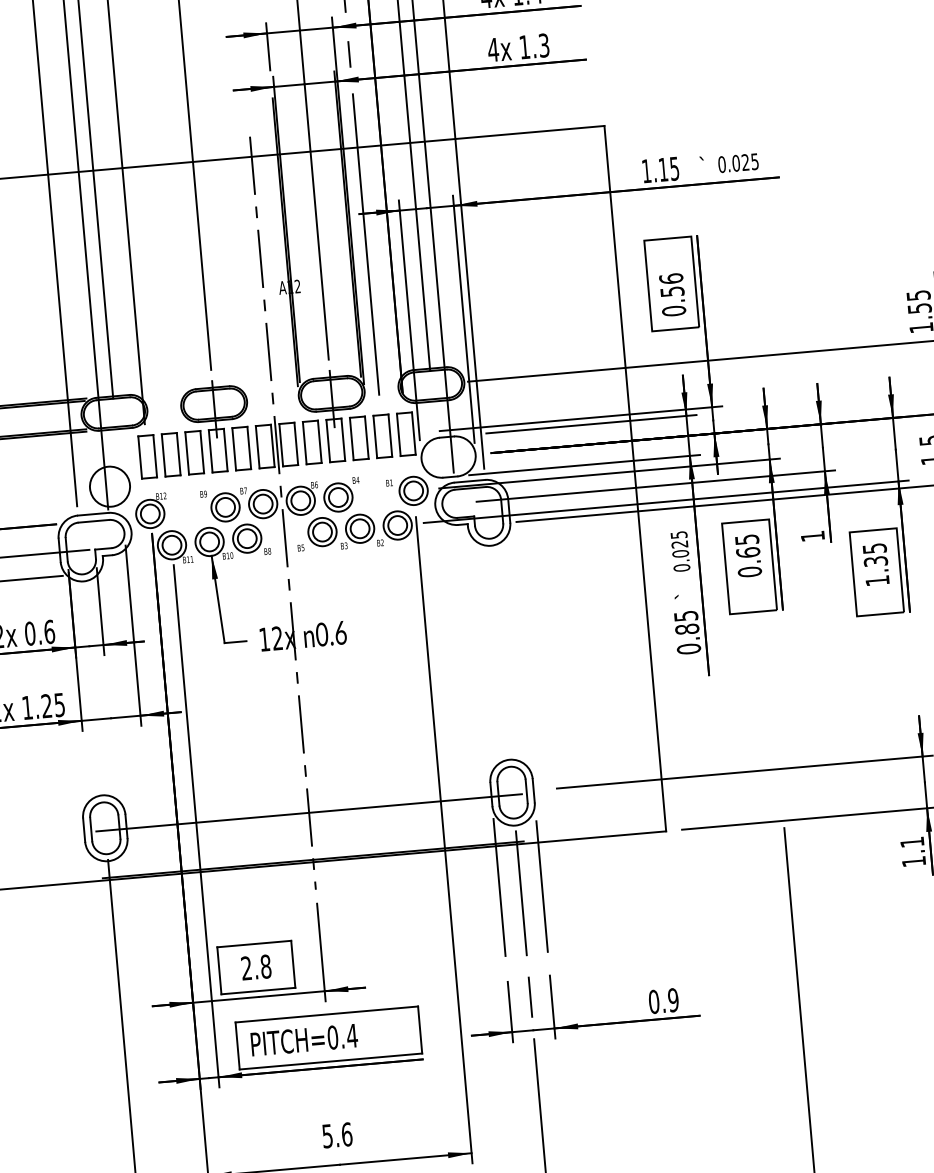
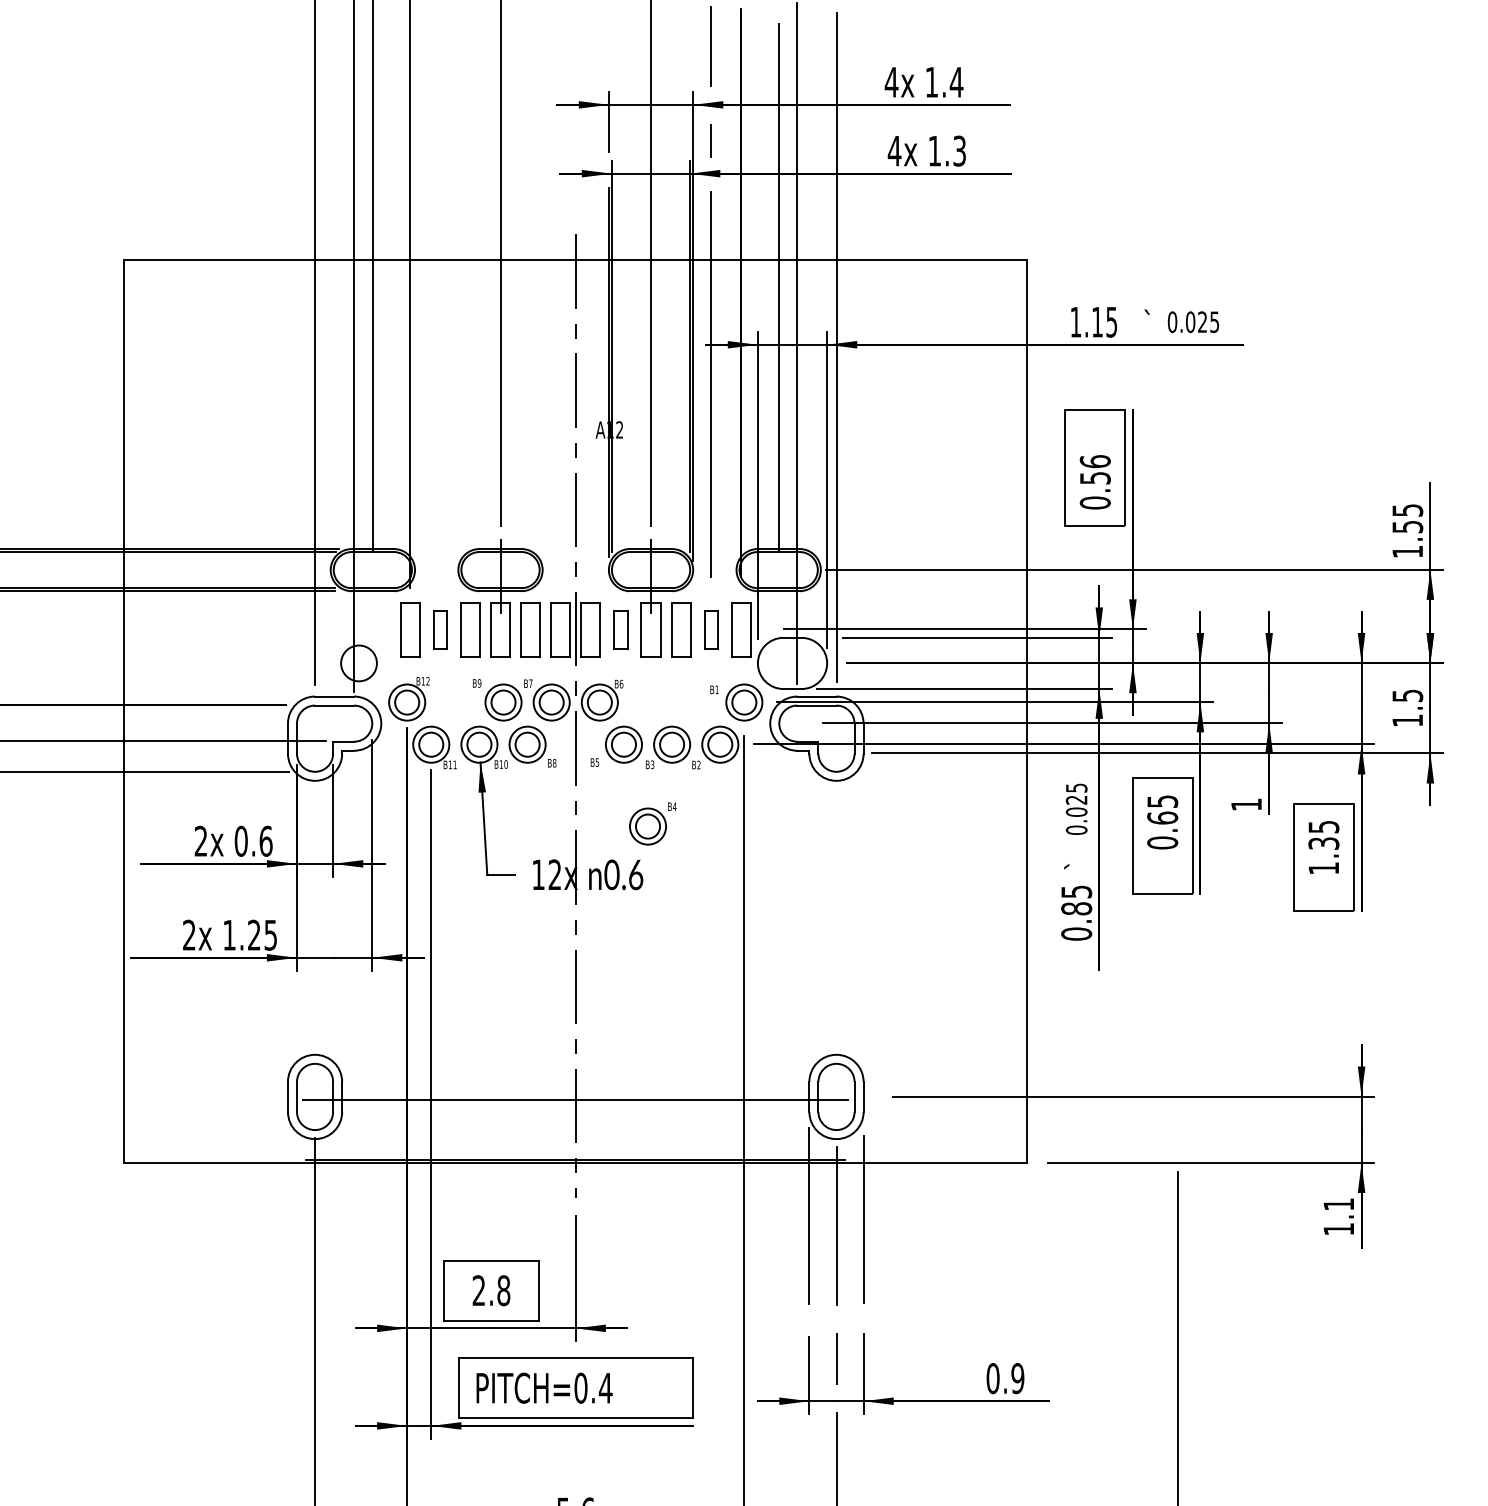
part: (382, 436) -> (711, 629), size x0.7
part: (311, 442) -> (620, 629), size x0.7
part: (171, 454) -> (440, 629), size x0.7
circle: (109, 486) -> (358, 663), size x0.7
part: (341, 494) -> (652, 823), moved

